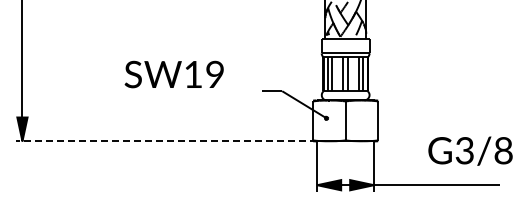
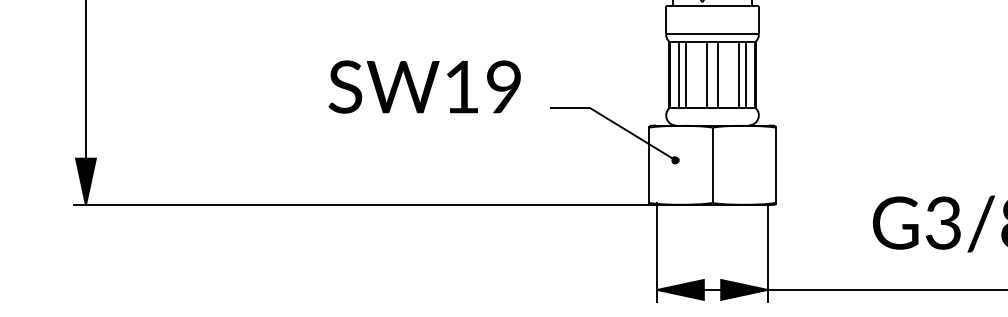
text: (173, 74) -> (423, 86), moved
line: (165, 141) -> (363, 205), dashed -> solid

